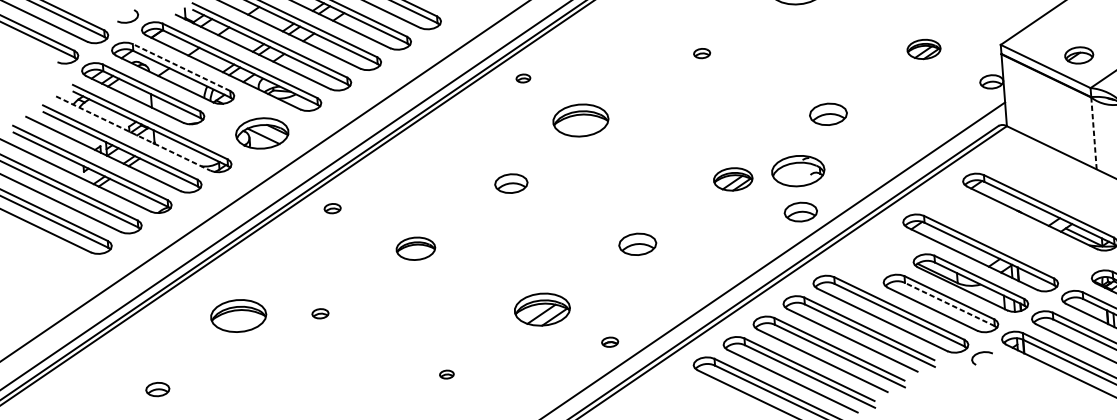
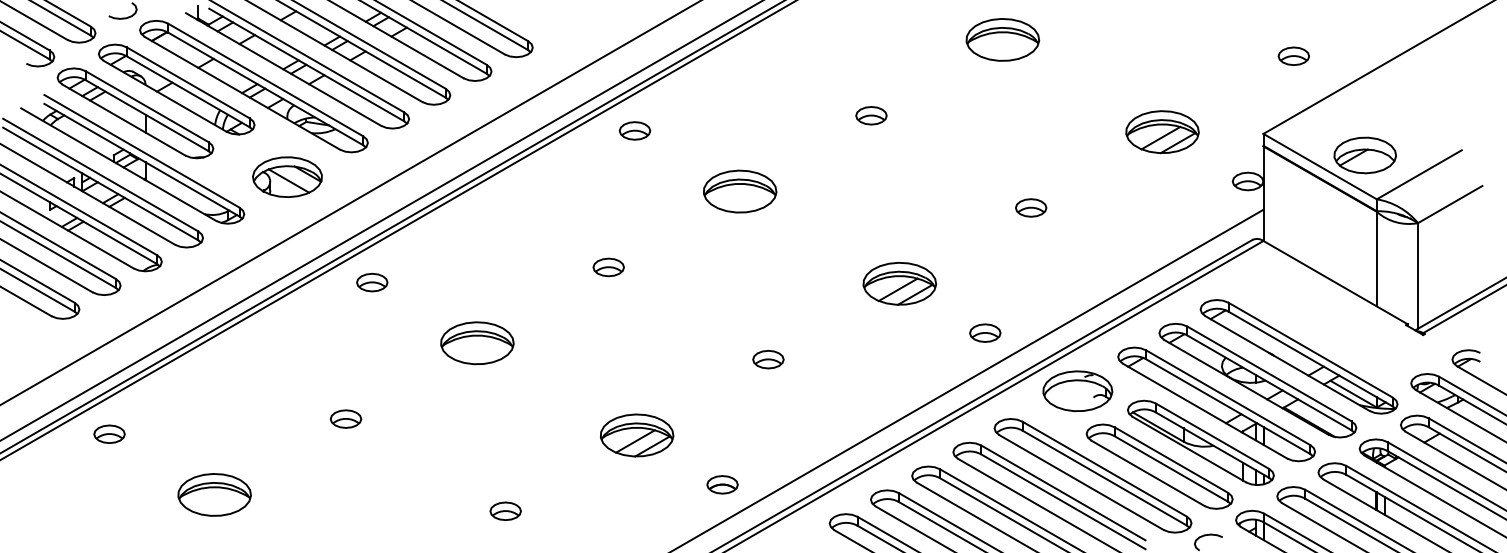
part: (924, 49) -> (1162, 132), size x1.67
part: (702, 53) -> (871, 115), size x1.43
part: (1078, 55) -> (1364, 155), size x1.67
line: (180, 67) -> (187, 82), dashed -> solid
part: (523, 78) -> (634, 130), size x1.67
part: (828, 114) -> (1031, 207), size x0.62
part: (581, 120) -> (740, 191), moved
line: (133, 133) -> (118, 164), dashed -> solid
line: (1093, 133) -> (1376, 258), dashed -> solid
part: (798, 171) -> (1077, 391), moved
part: (732, 179) -> (899, 283), size x1.43
part: (511, 183) -> (608, 267), size x0.71
part: (332, 208) -> (372, 282), size x1.43
part: (801, 211) -> (985, 332), size x0.71
part: (1010, 232) -> (1257, 380), added
part: (637, 244) -> (768, 359), size x0.62
part: (415, 248) -> (477, 343), size x1.43
line: (949, 304) -> (1170, 468), dashed -> solid
part: (320, 313) -> (345, 418), size x1.43
part: (238, 315) -> (214, 494), moved
part: (610, 341) -> (722, 484), size x1.43
part: (446, 374) -> (505, 510), size x1.67
part: (157, 388) -> (109, 433), moved

